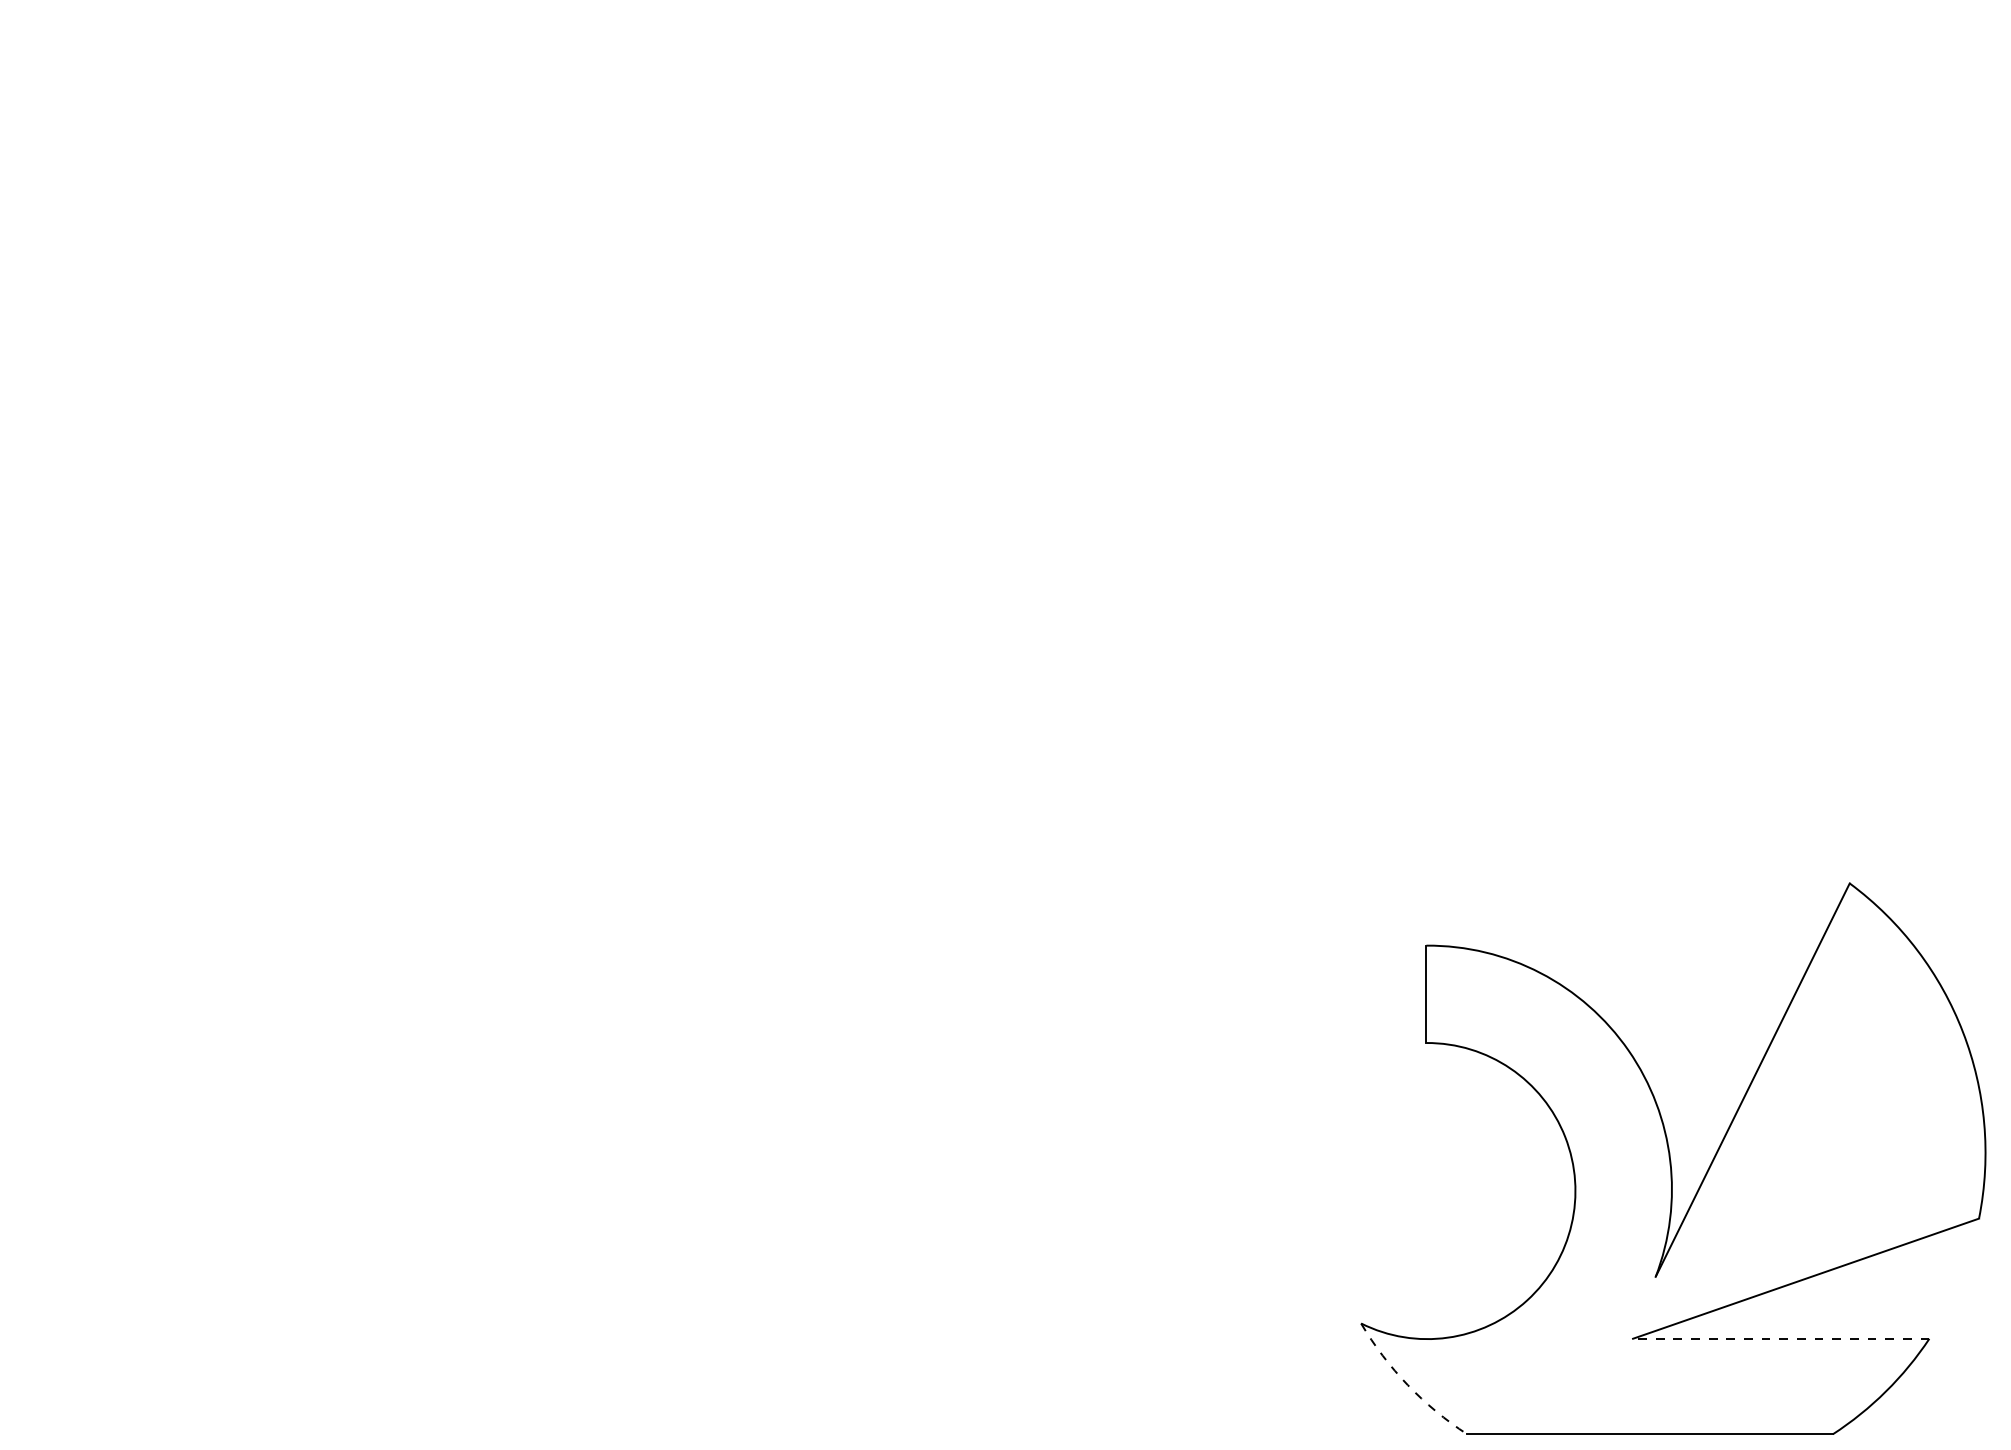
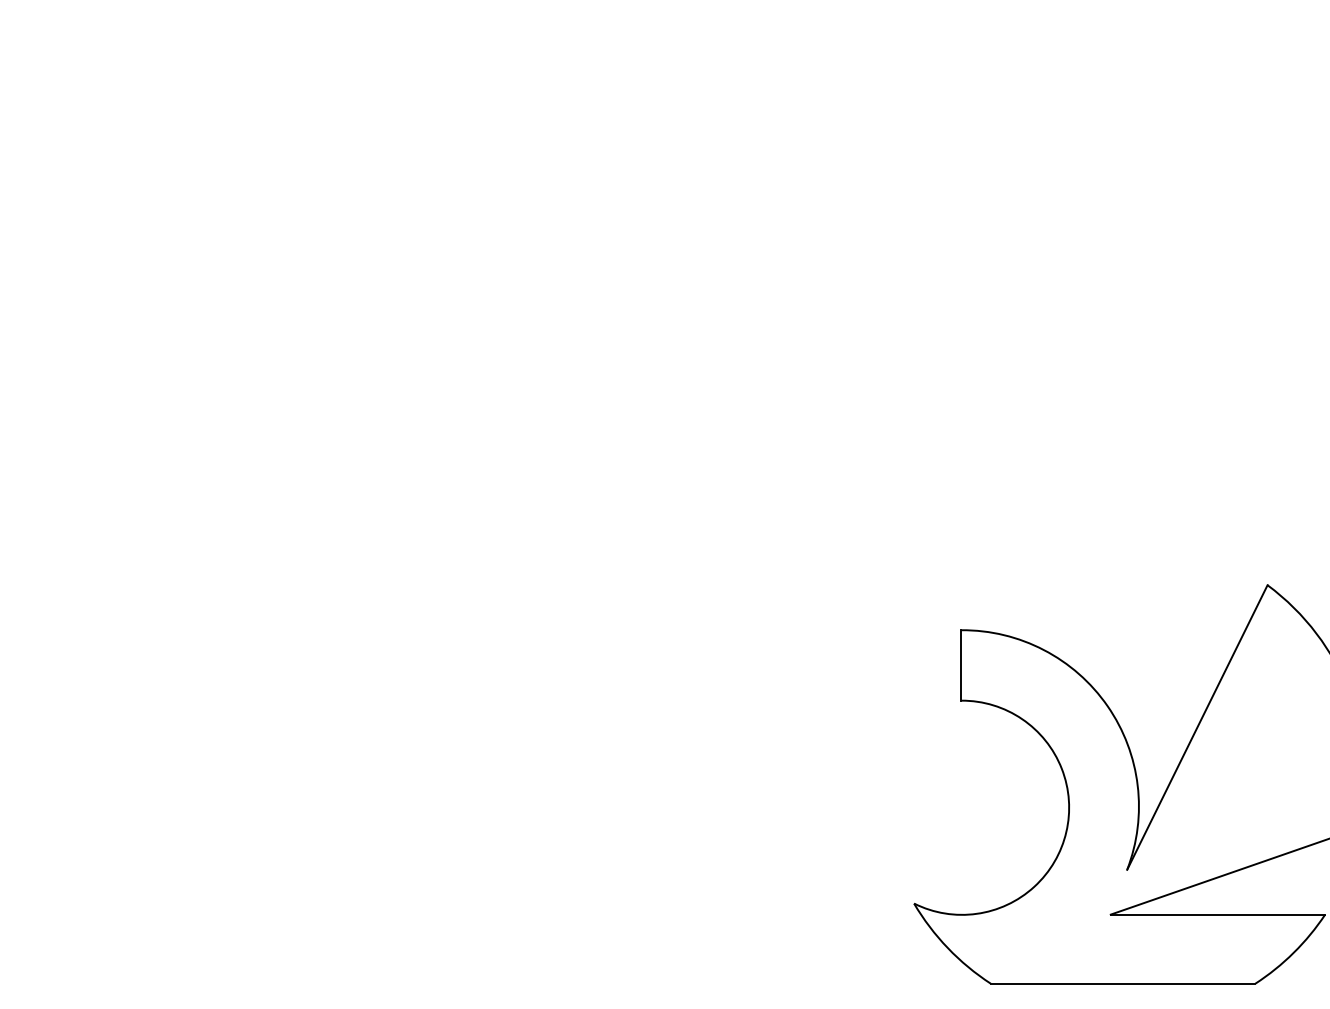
line: (1780, 1338) -> (1217, 914), dashed -> solid
arc: (1407, 1385) -> (947, 948), dashed -> solid

